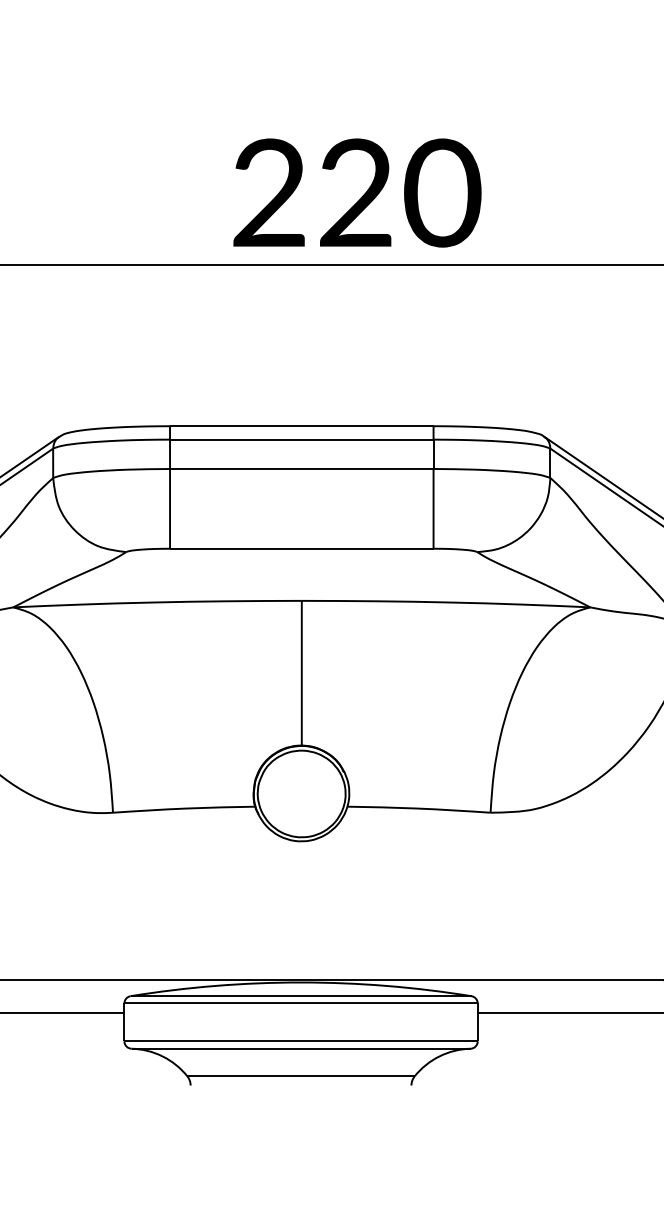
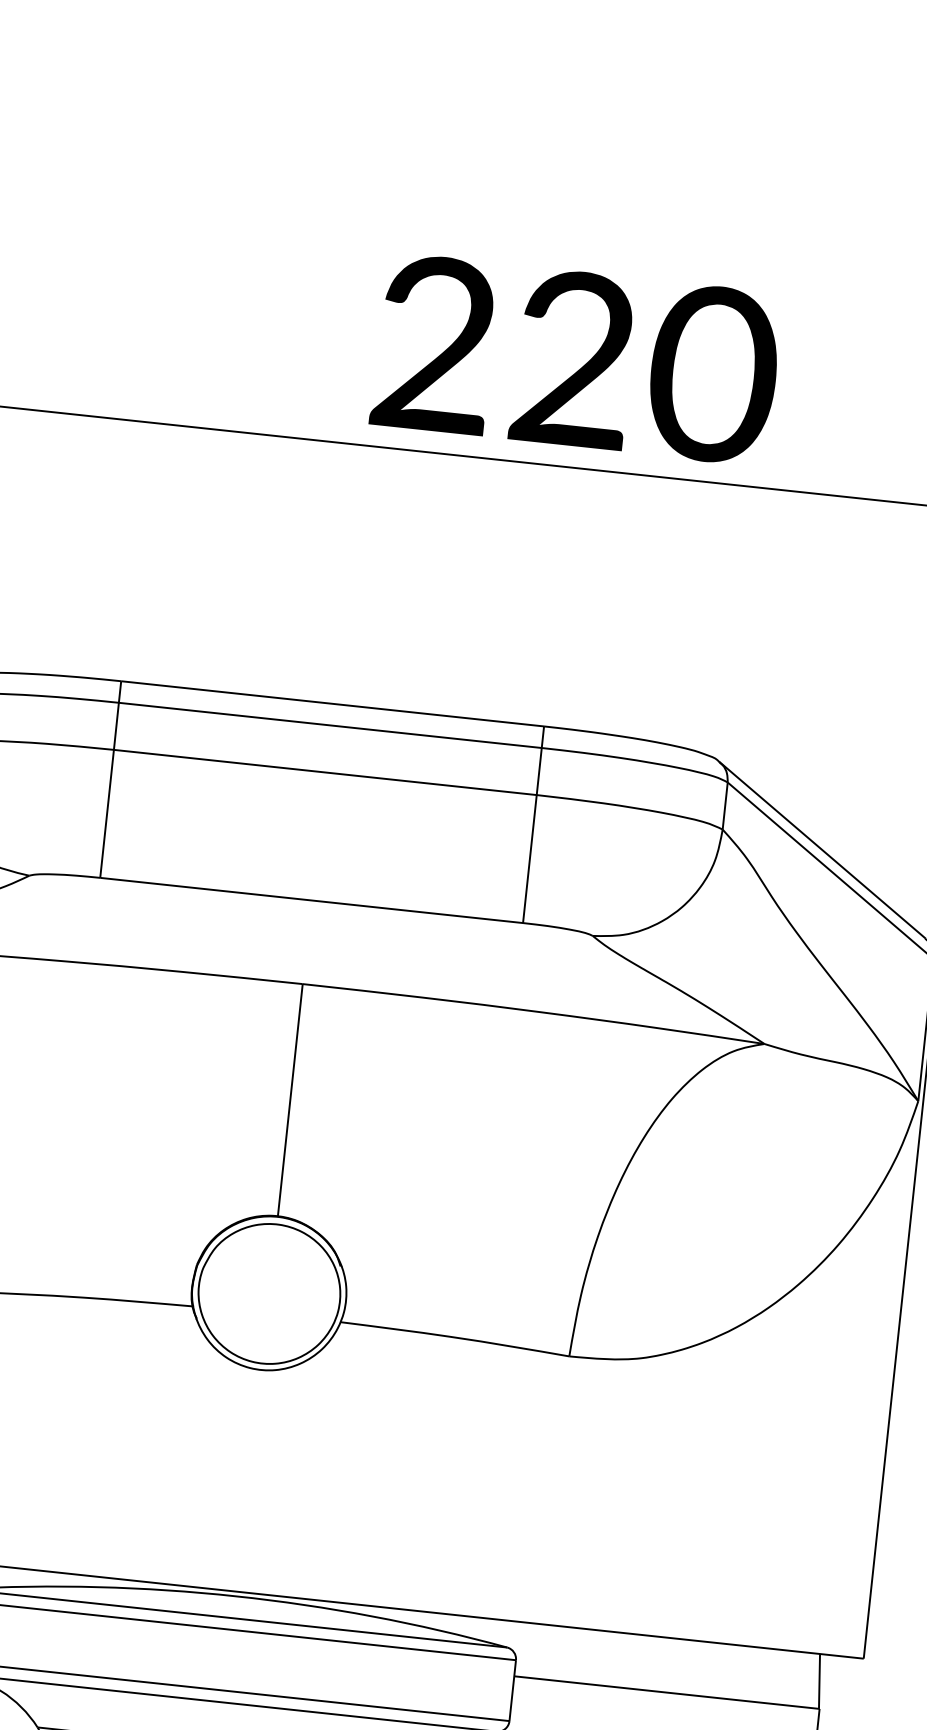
text: (357, 192) -> (576, 358), moved

